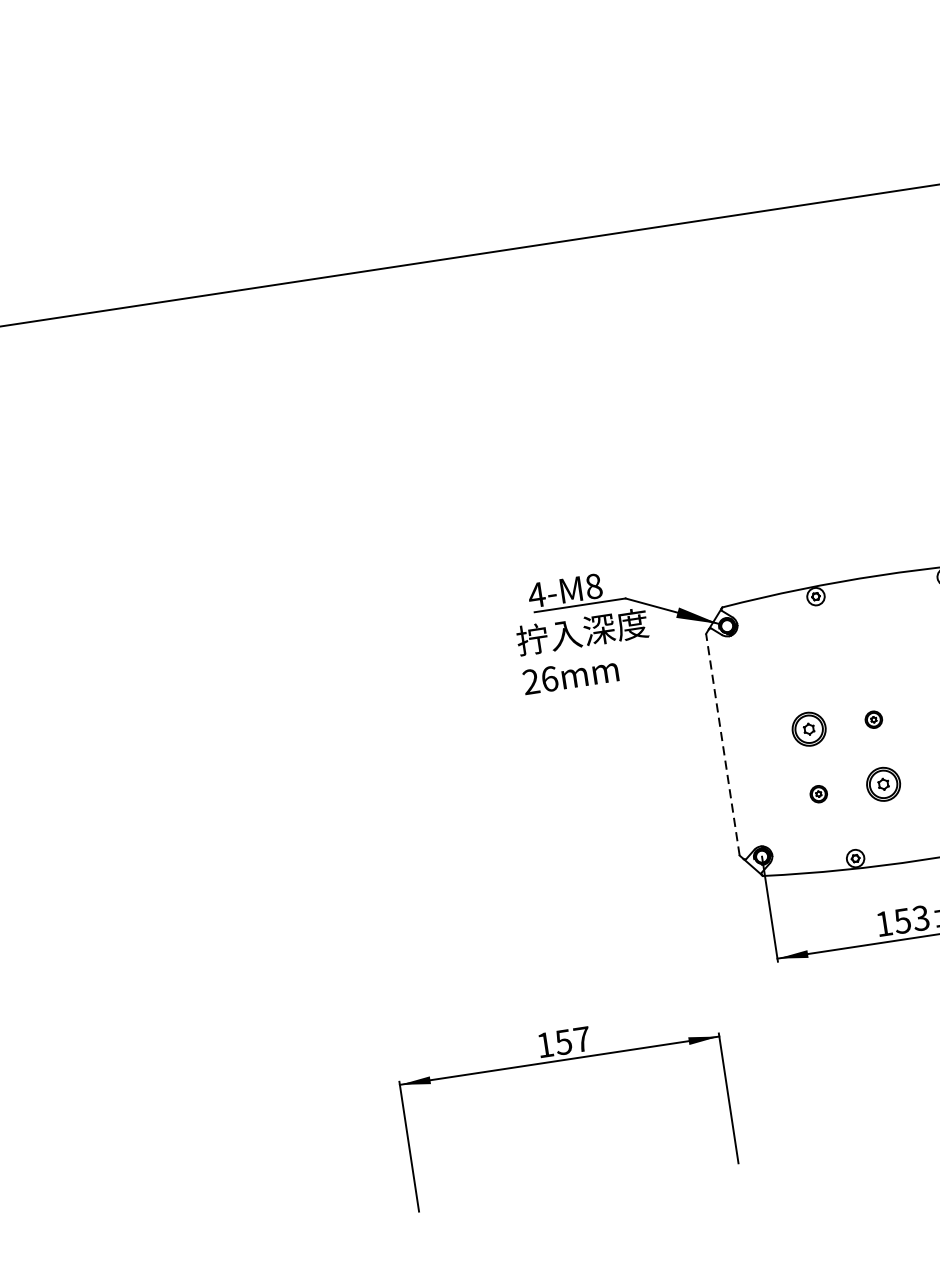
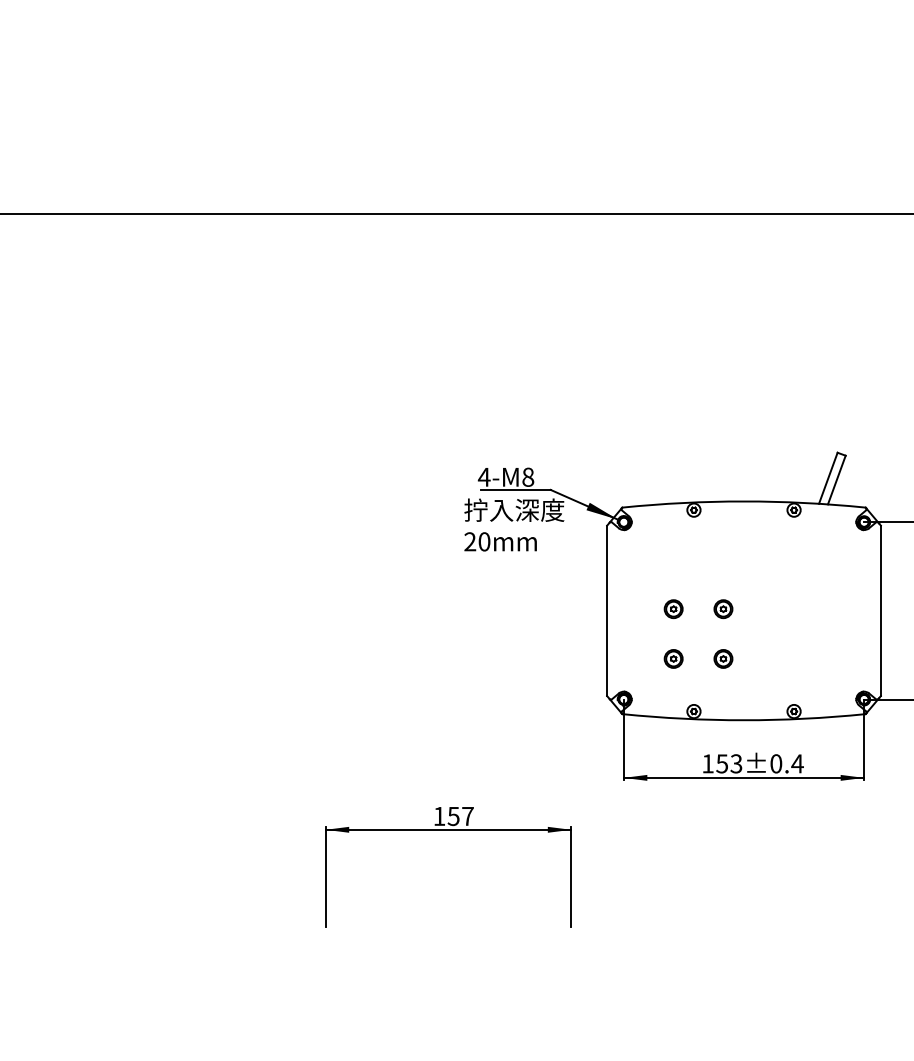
text: (549, 678) -> (484, 541), 26mm -> 20mm
part: (873, 720) -> (723, 609), size x1.43
part: (808, 729) -> (673, 609), size x0.71
line: (723, 744) -> (607, 610), dashed -> solid
part: (883, 783) -> (723, 658), size x0.71
part: (818, 793) -> (673, 658), size x1.43

